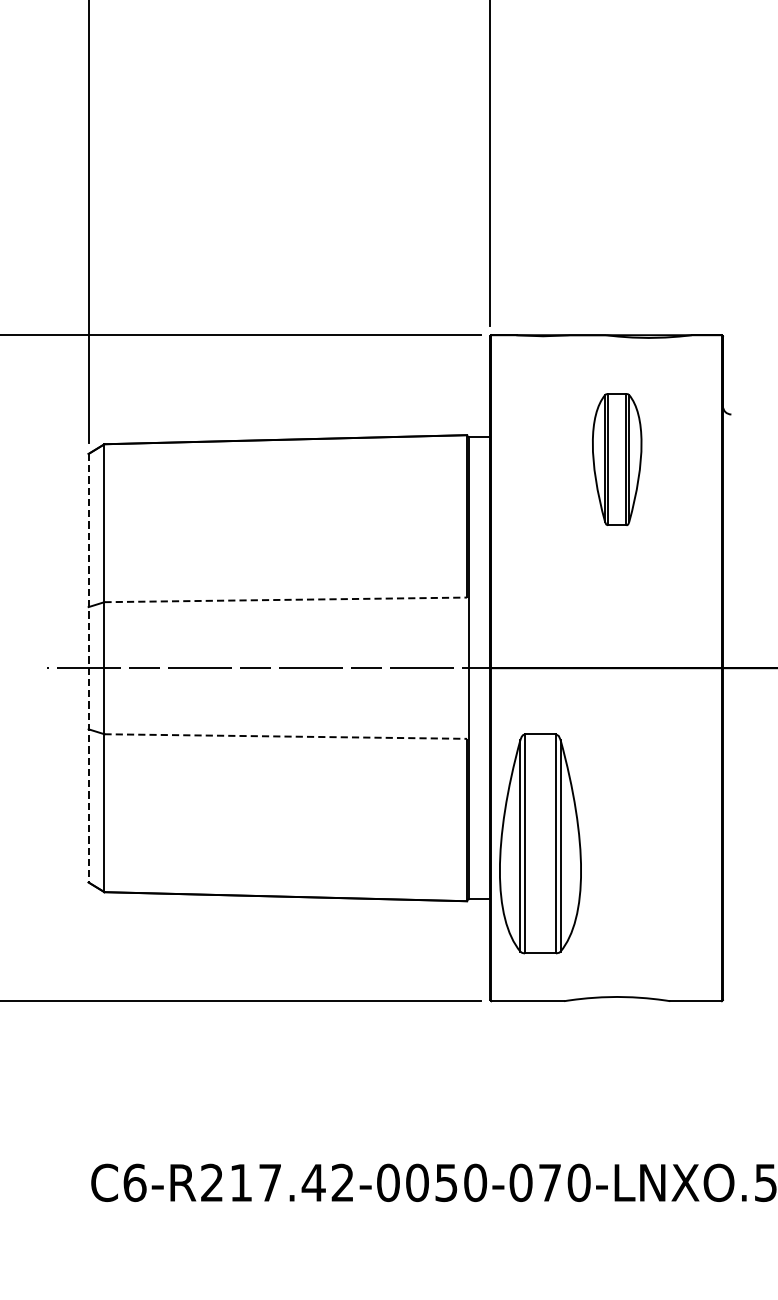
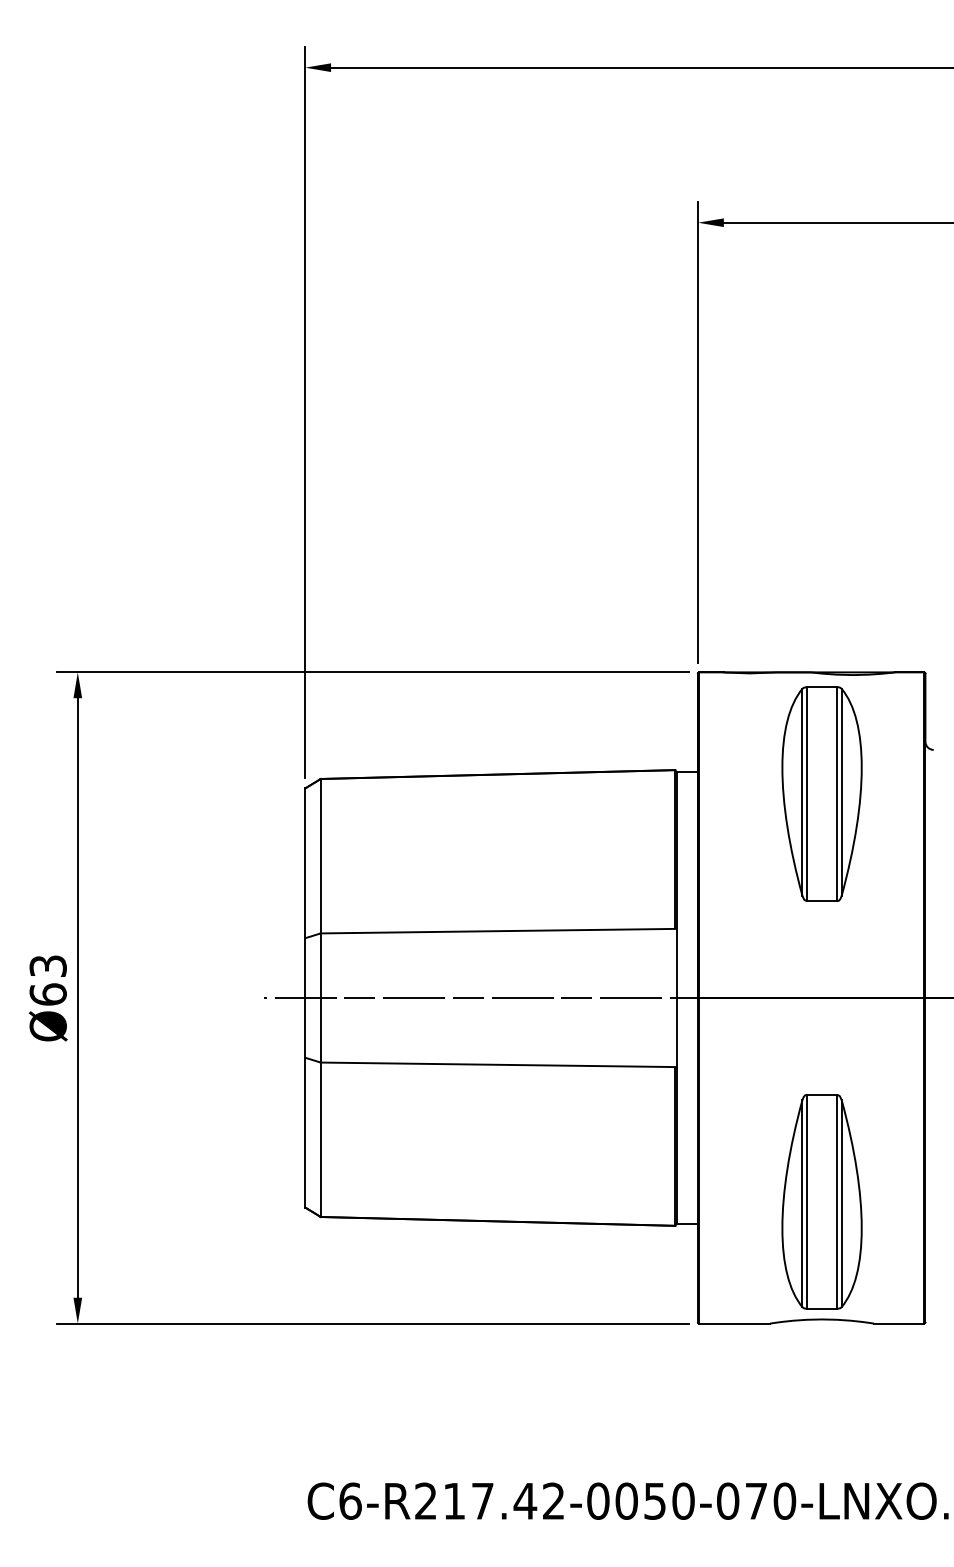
part: (616, 459) -> (821, 793), size x1.67
line: (286, 600) -> (498, 931), dashed -> solid
line: (88, 667) -> (305, 997), dashed -> solid
line: (286, 736) -> (498, 1064), dashed -> solid
part: (539, 843) -> (821, 1201), moved

